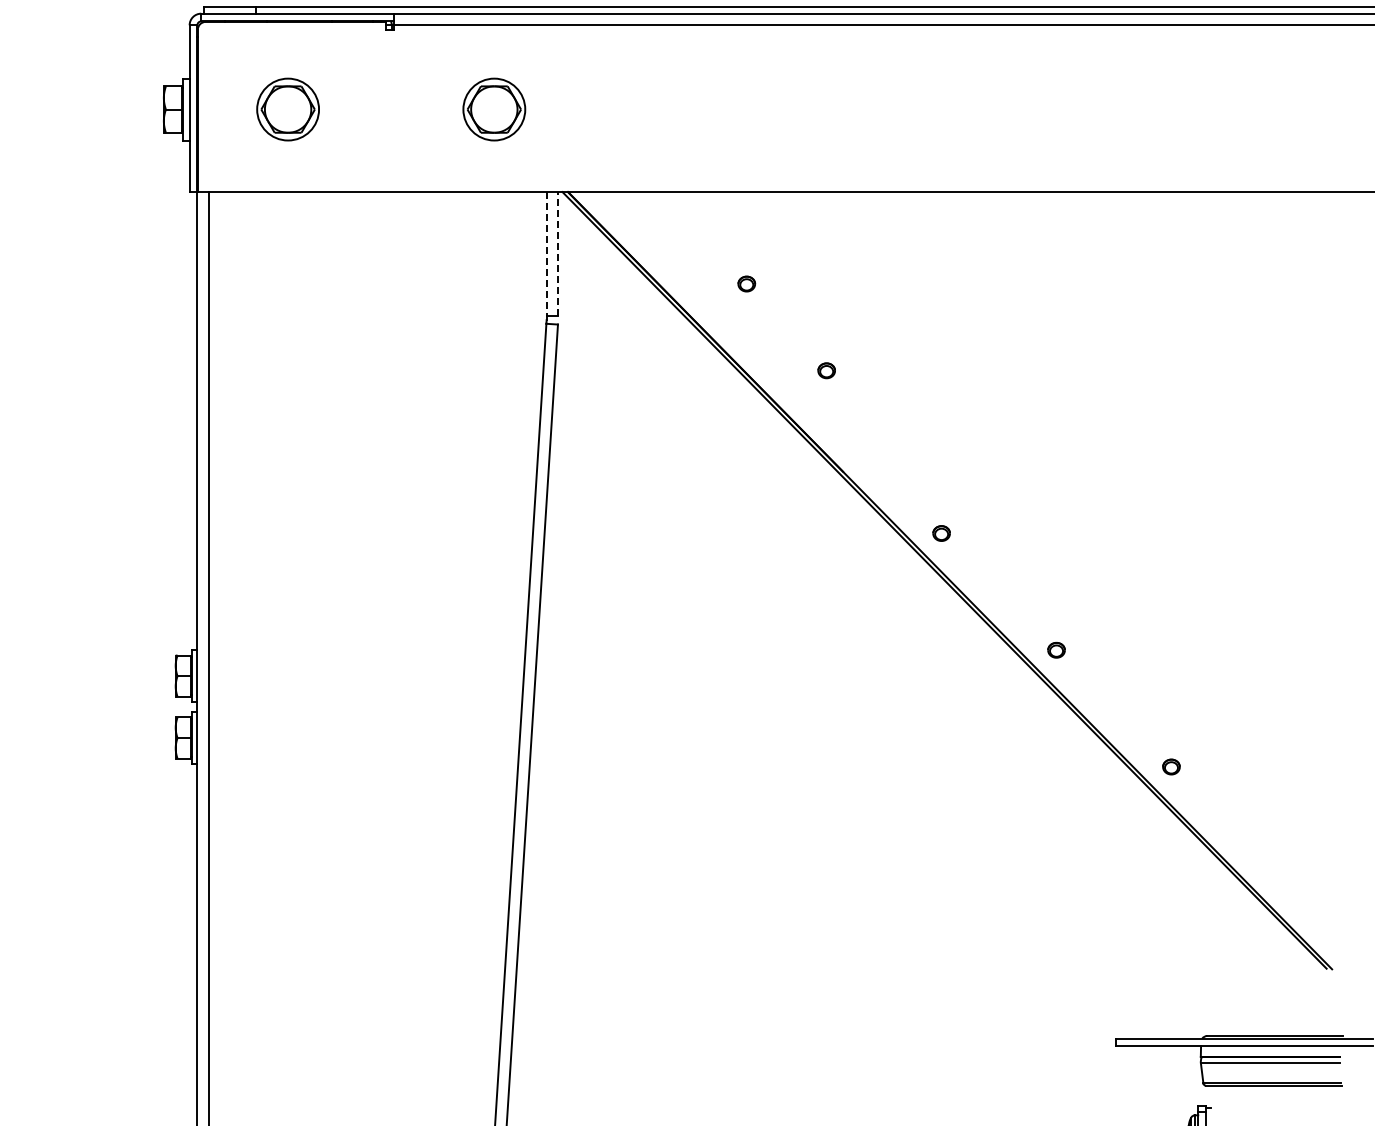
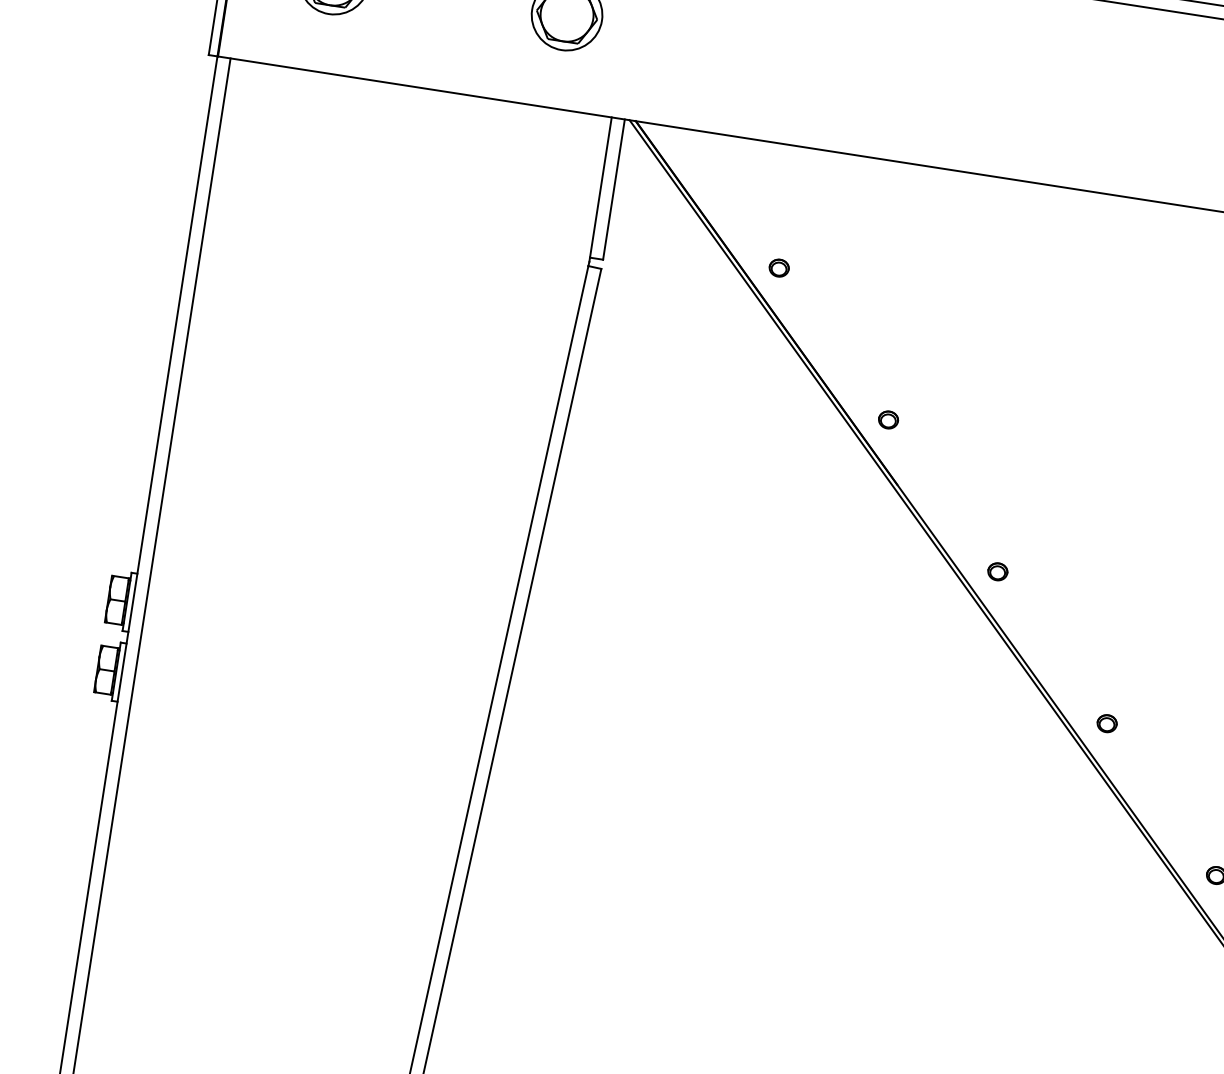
line: (558, 253) -> (614, 188), dashed -> solid
line: (546, 254) -> (600, 187), dashed -> solid
part: (746, 283) -> (779, 267), moved
part: (826, 370) -> (888, 419), moved

